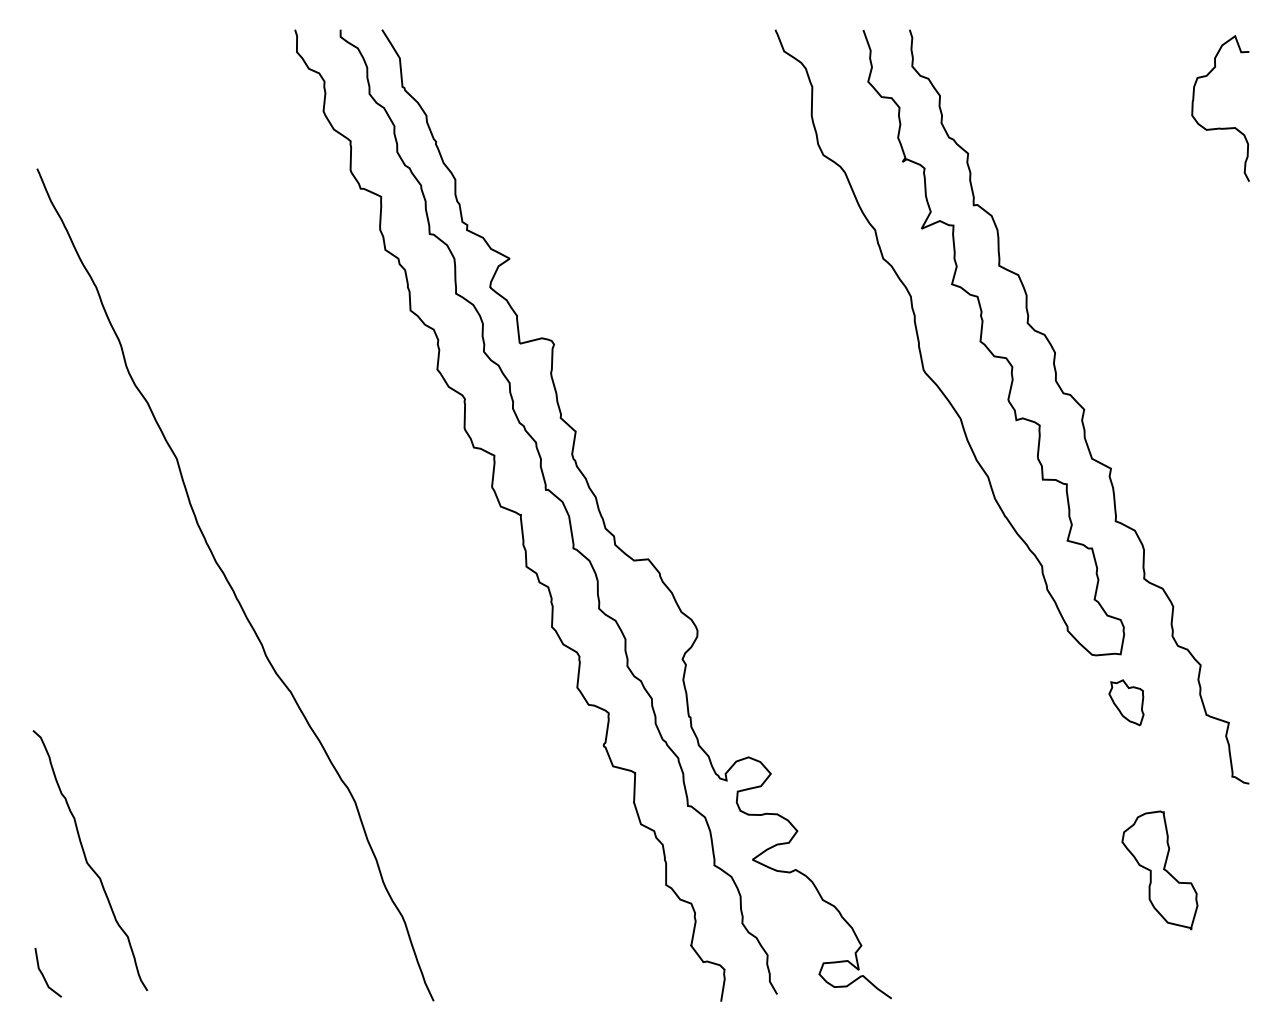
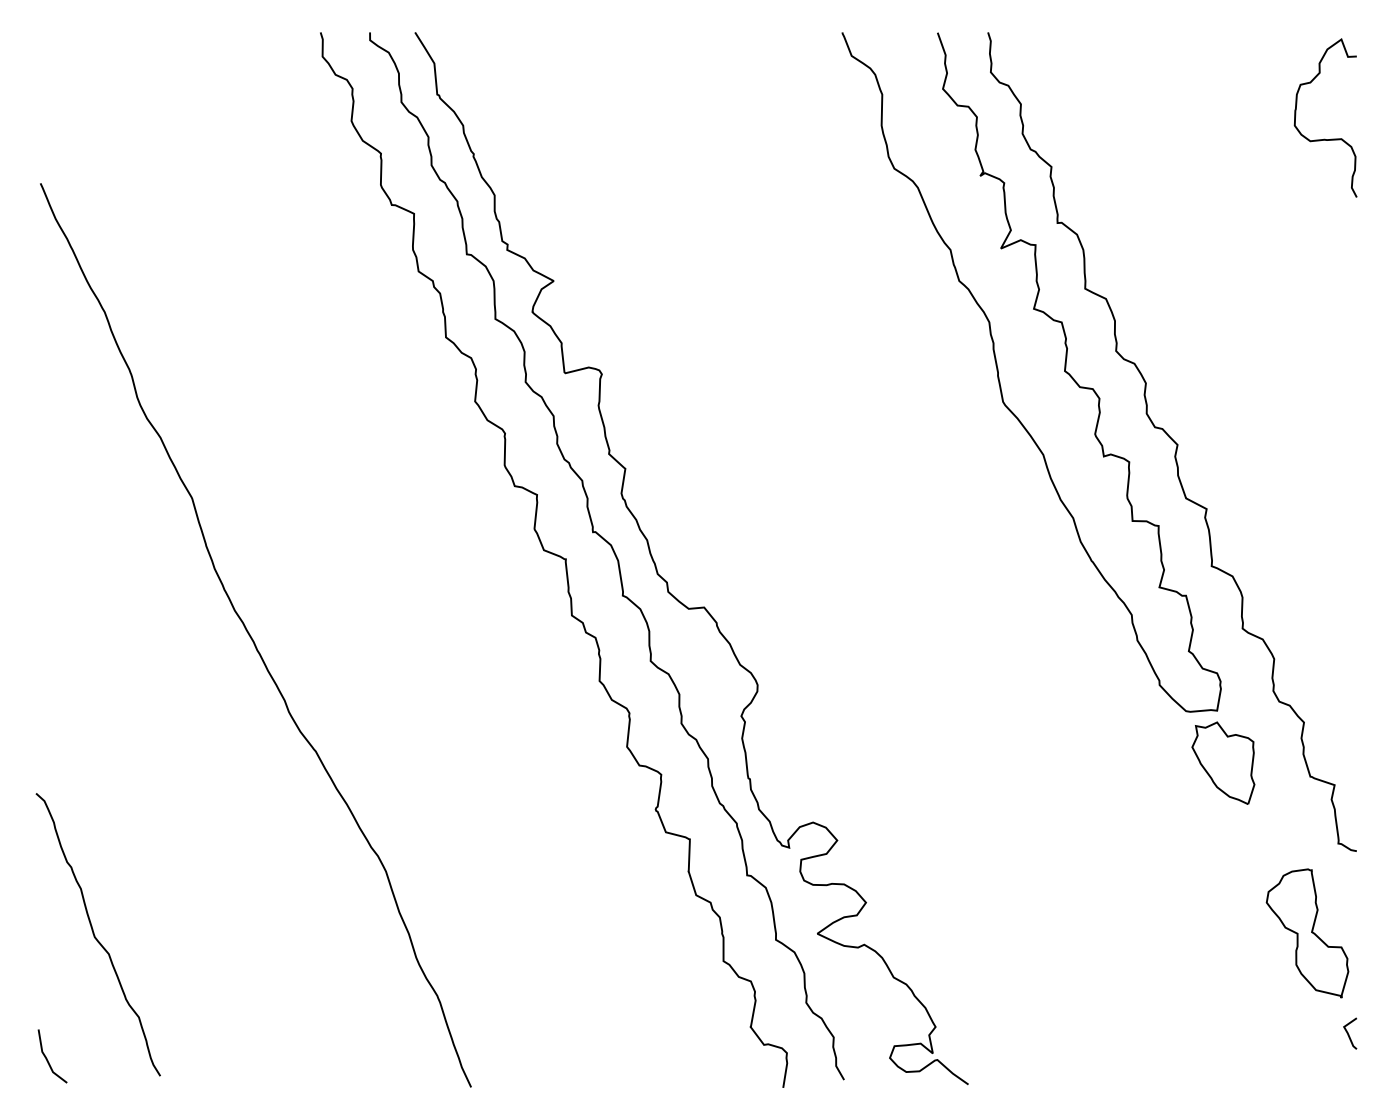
part: (1126, 702) -> (1223, 762), size x1.67
part: (1159, 870) -> (1307, 933), moved
line: (1241, 951) -> (1348, 1033), added

